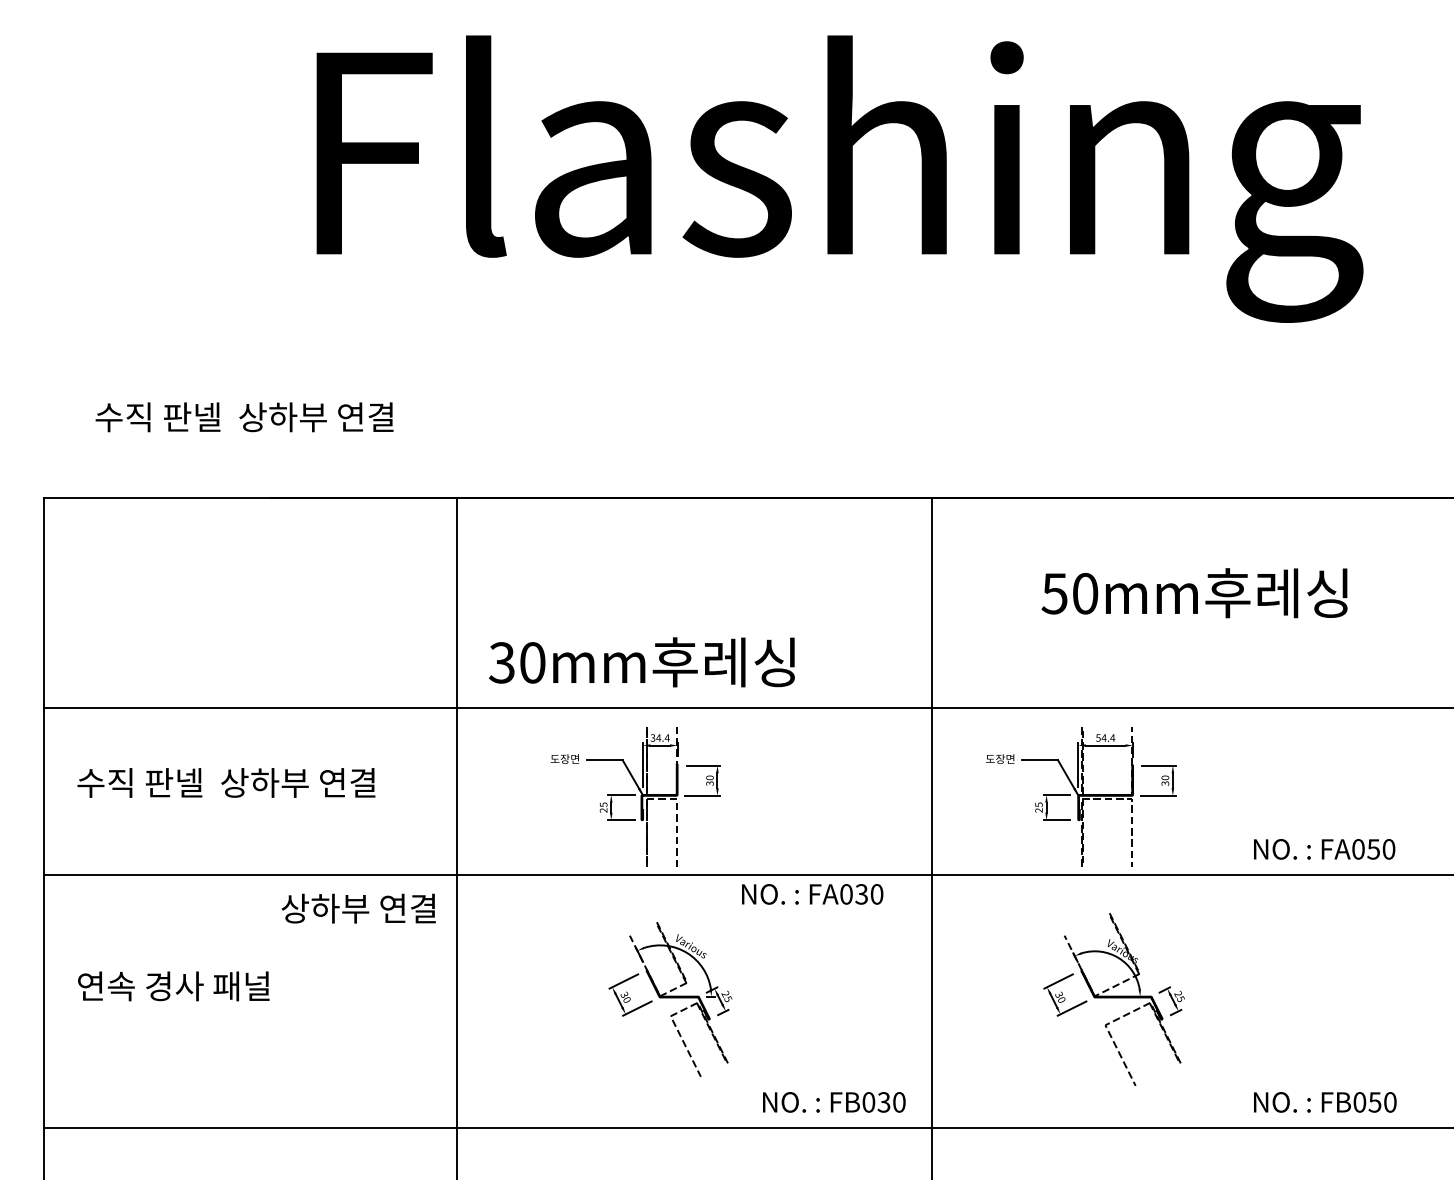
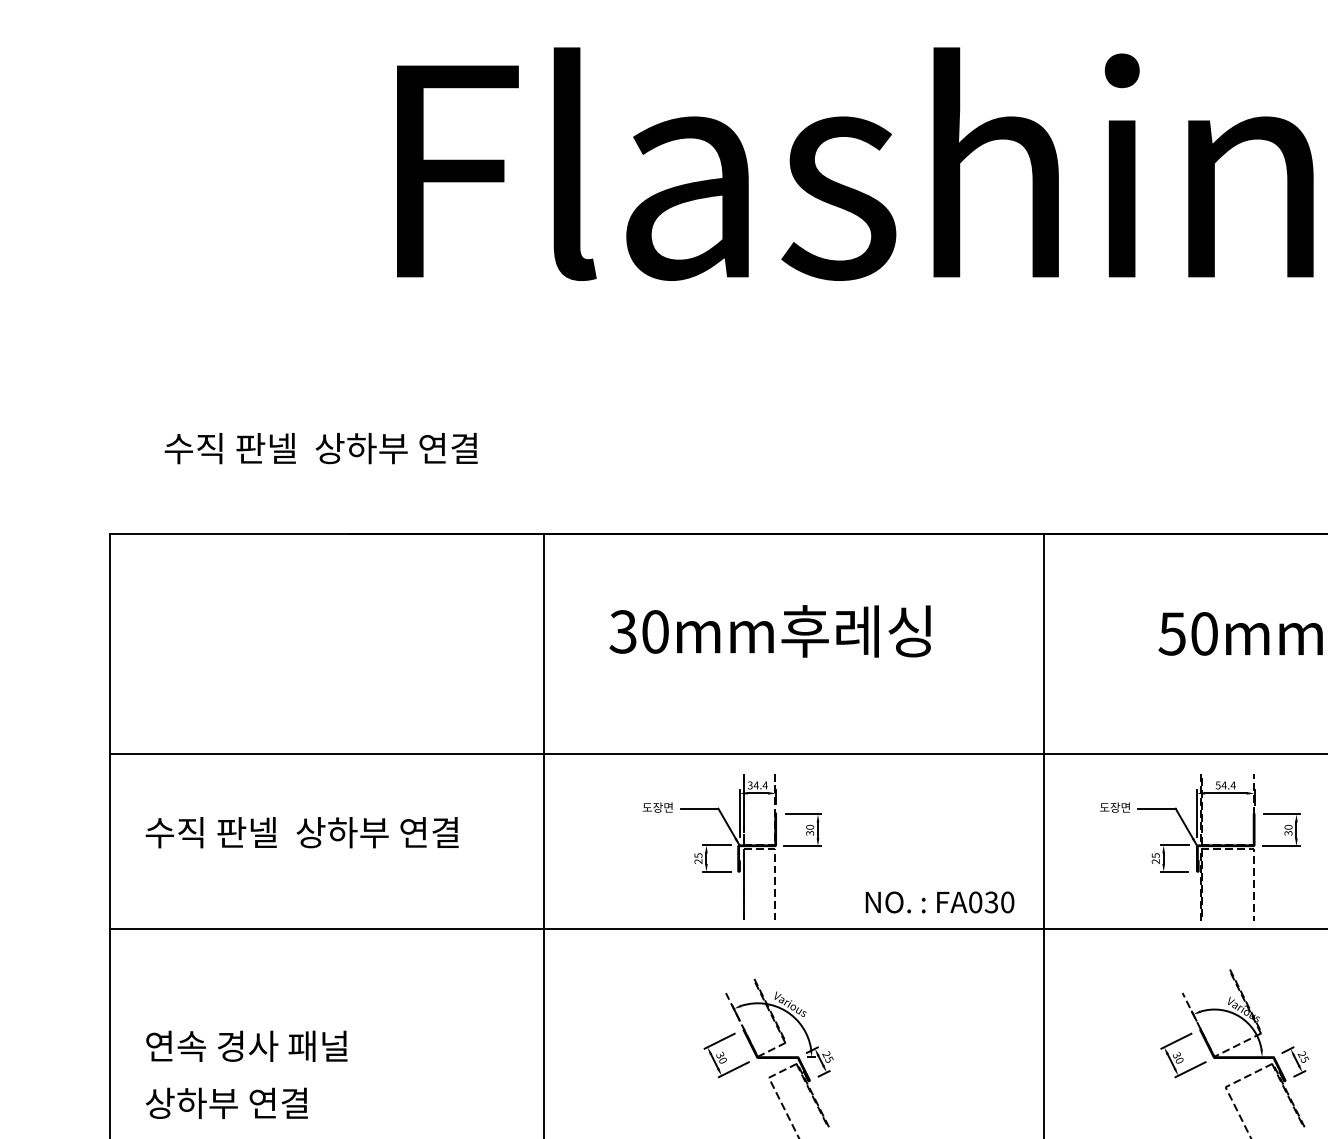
text: (641, 662) -> (769, 631), moved
text: (812, 894) -> (939, 902), moved
text: (358, 908) -> (226, 1103), moved

